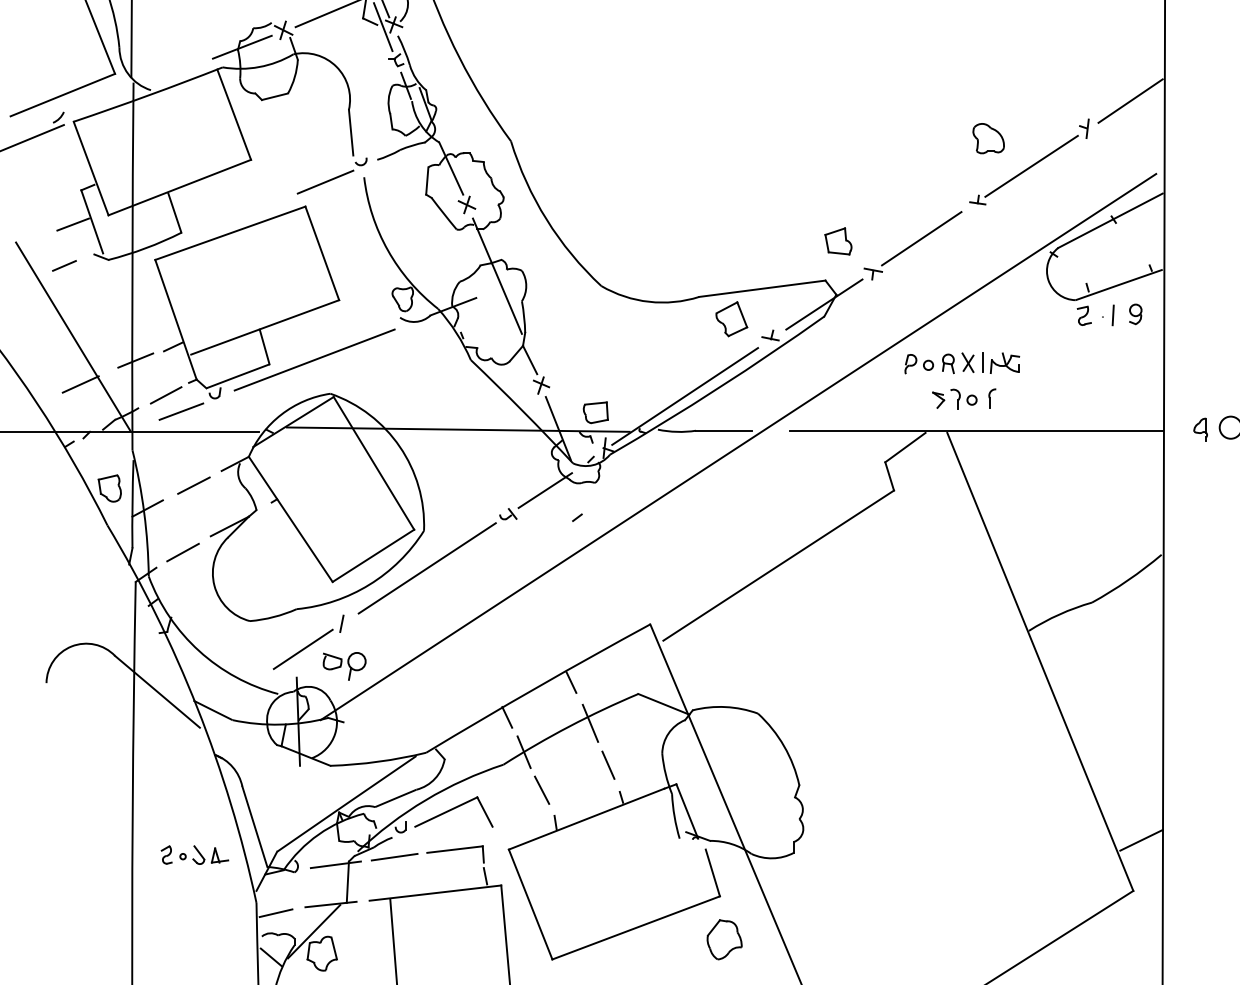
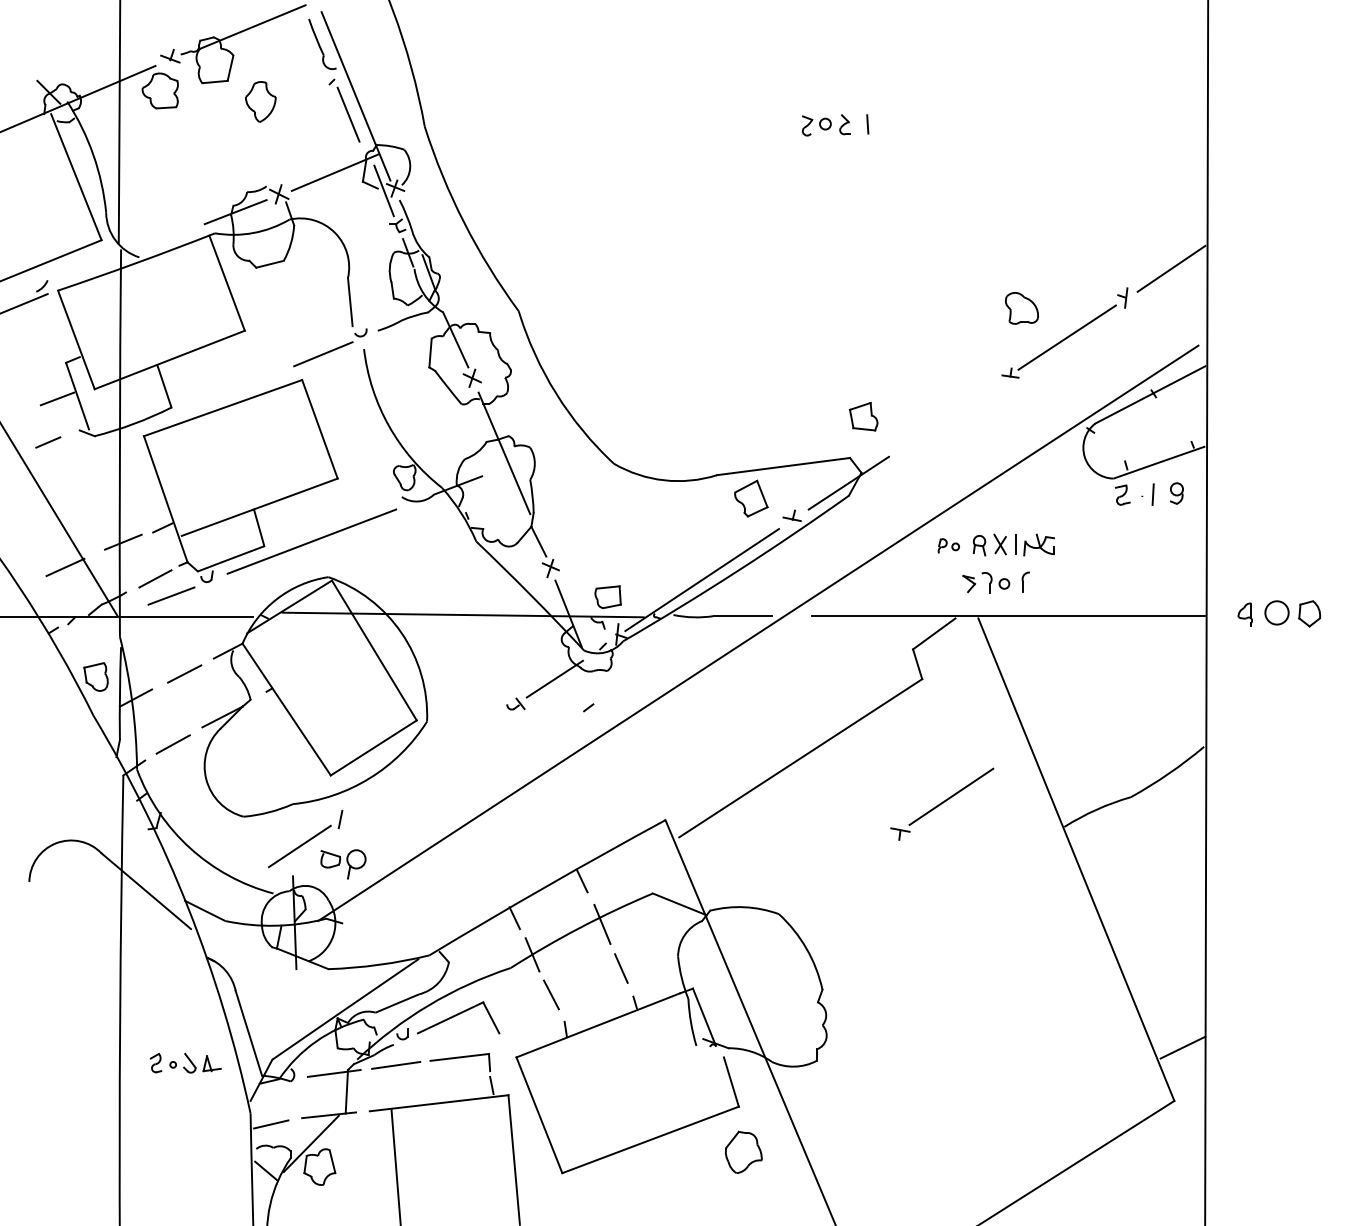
part: (913, 245) -> (942, 803), moved
part: (918, 363) -> (948, 545), size x0.7
line: (427, 567) -> (430, 760), removed

